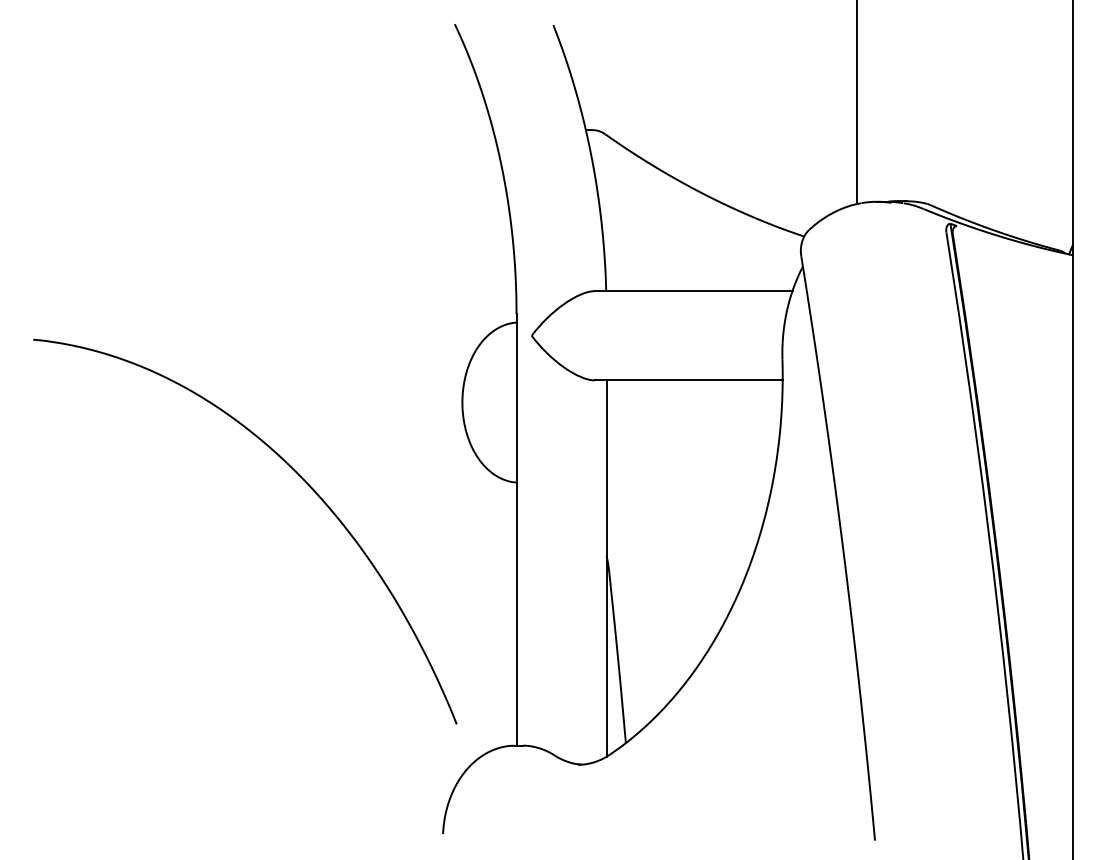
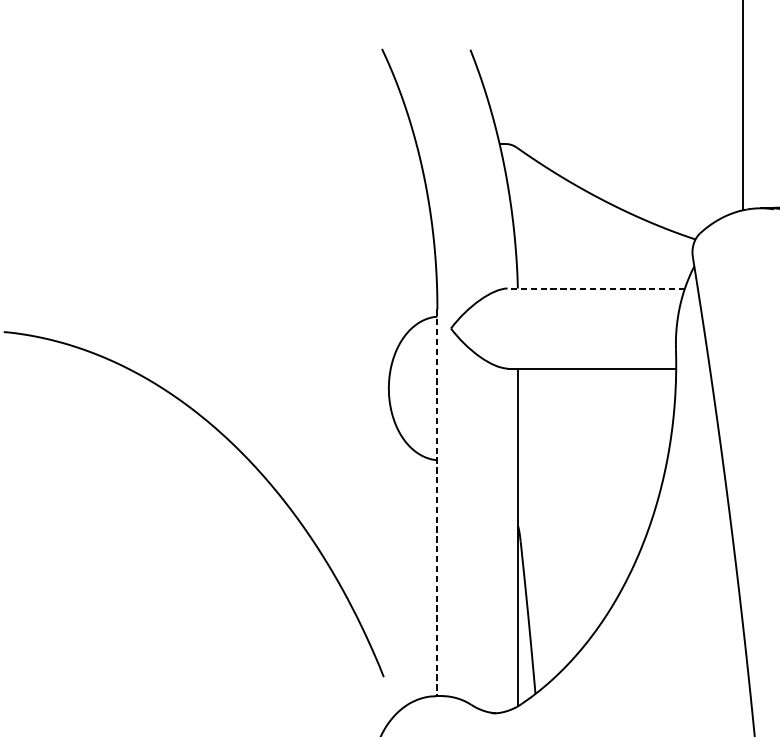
line: (693, 291) -> (596, 288), solid -> dashed
line: (516, 530) -> (437, 503), solid -> dashed

